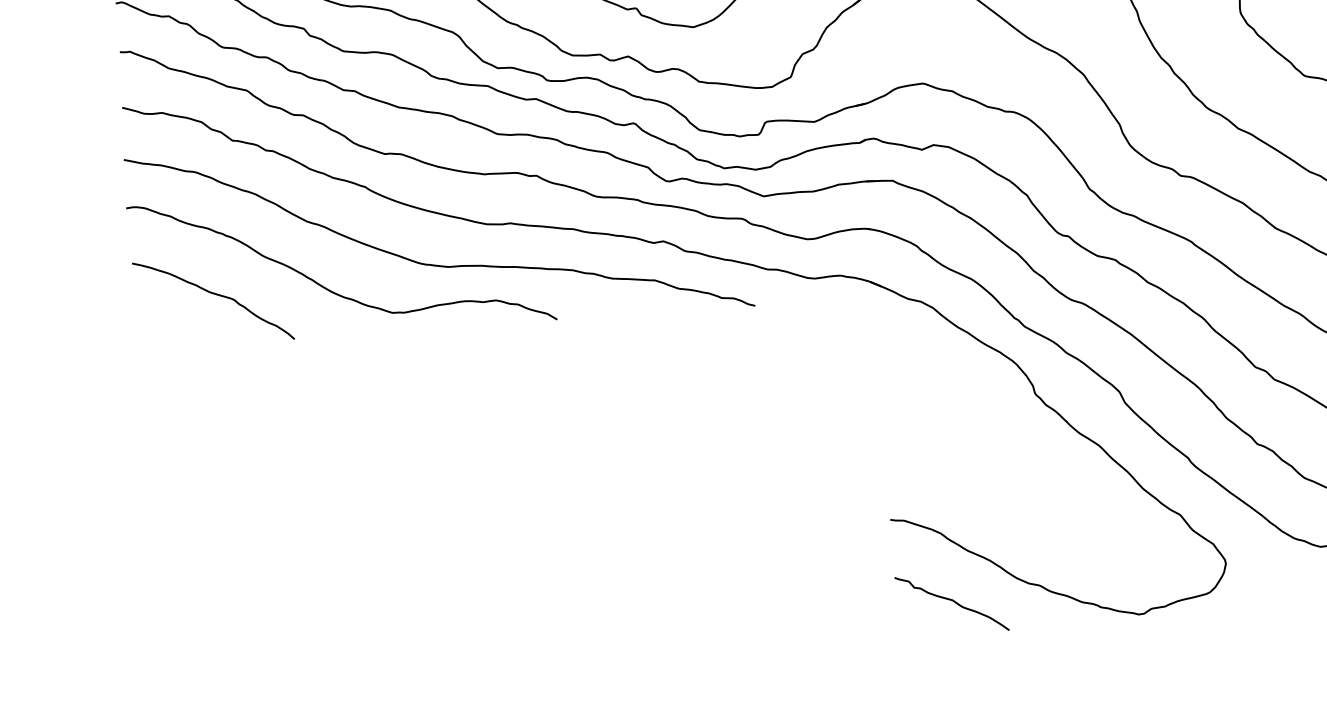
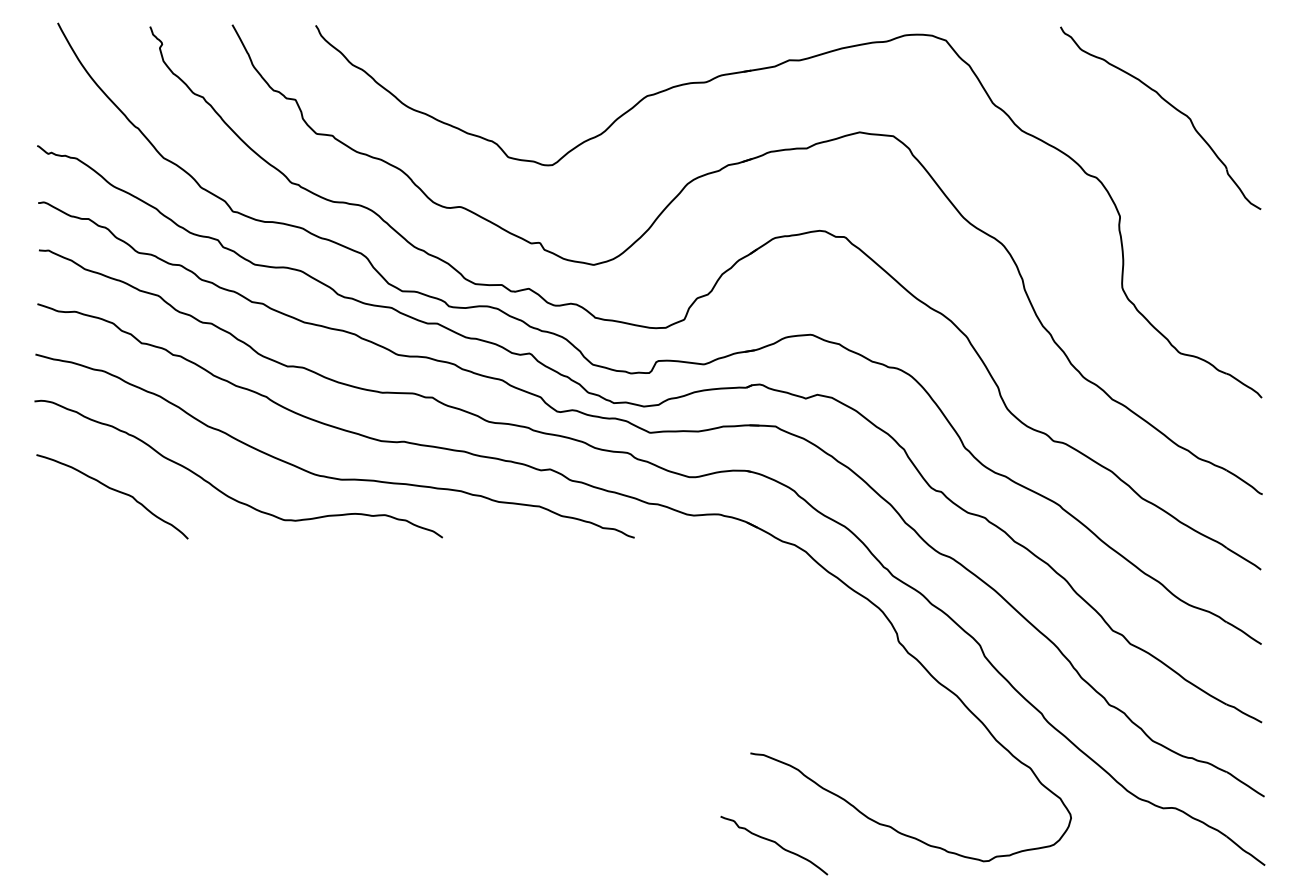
curve: (953, 601) -> (775, 843), moved

